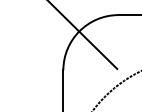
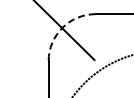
arc: (79, 30) -> (62, 27), solid -> dashed

